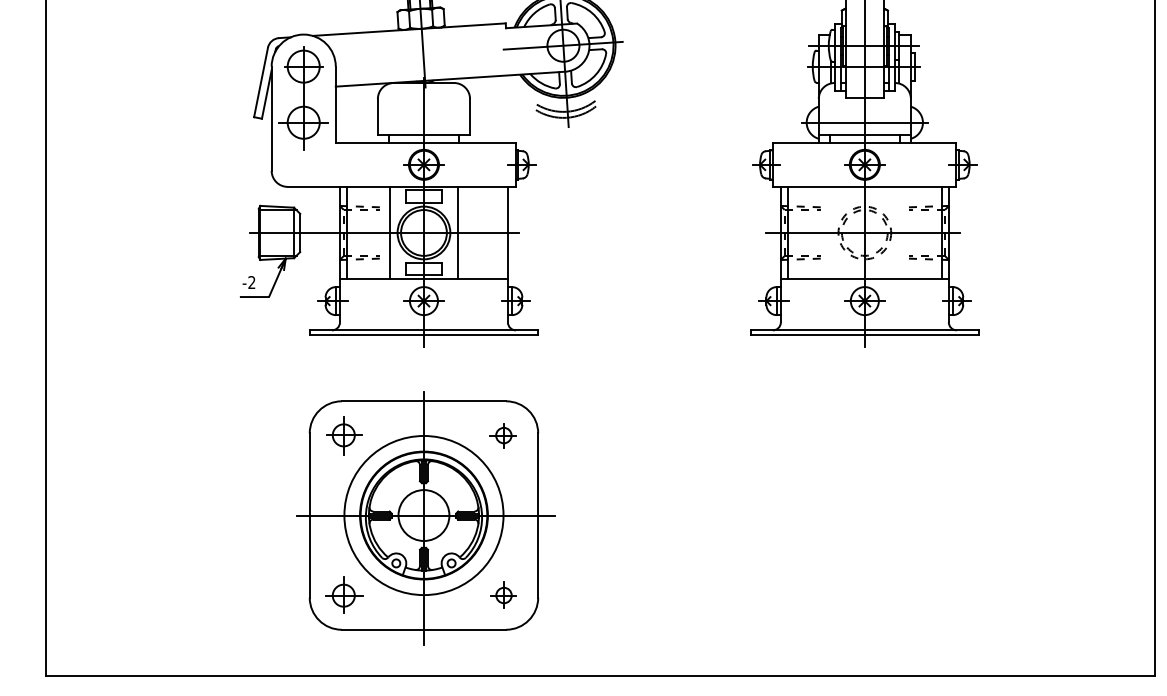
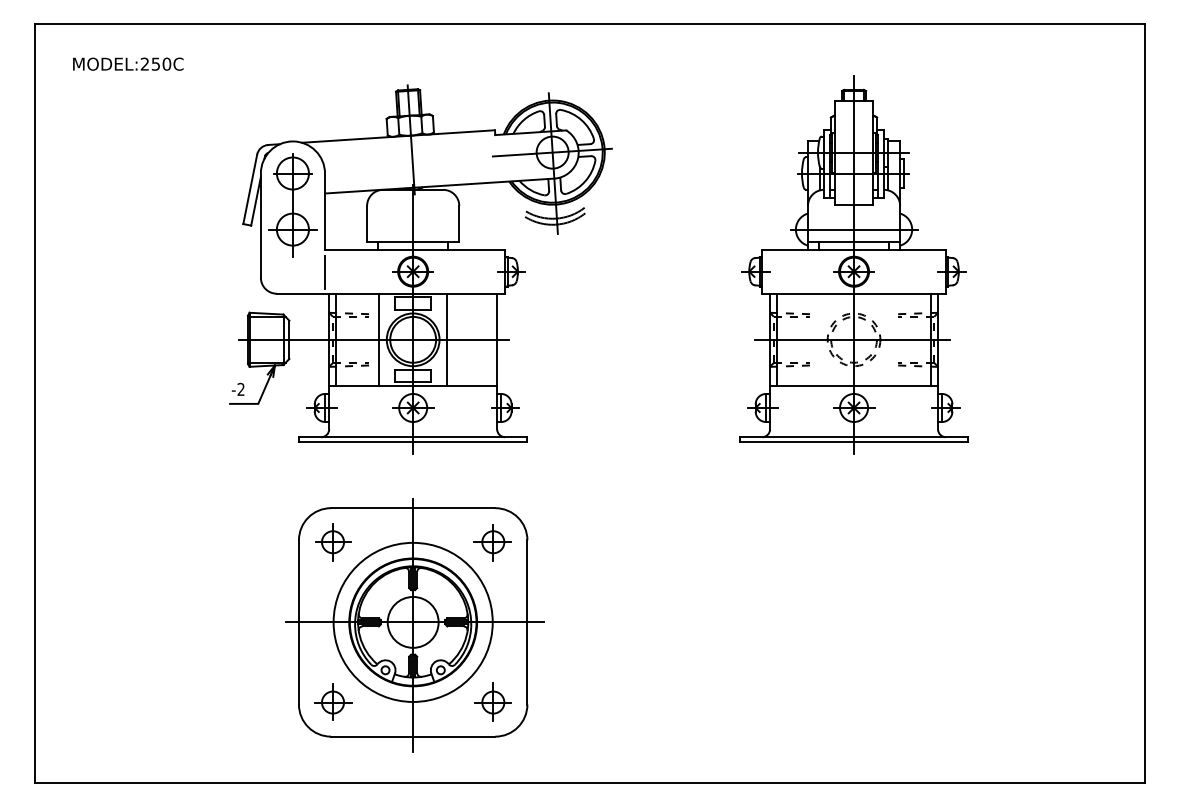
line: (336, 165) -> (325, 272), added
part: (503, 435) -> (492, 542), size x1.43
part: (503, 594) -> (492, 701), size x1.43

